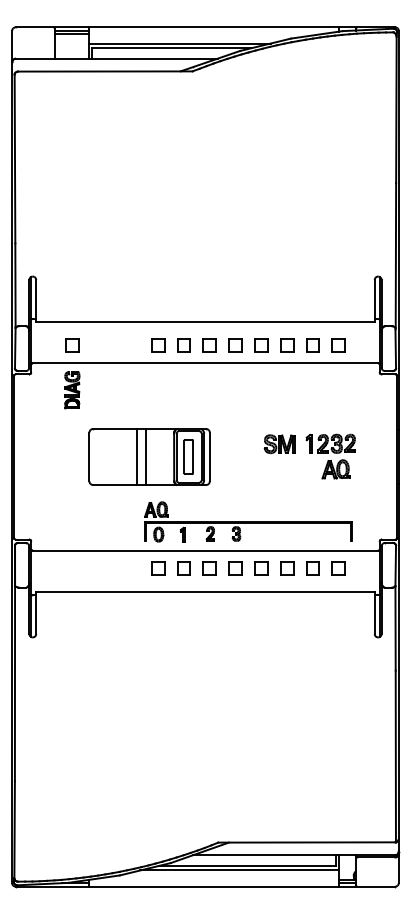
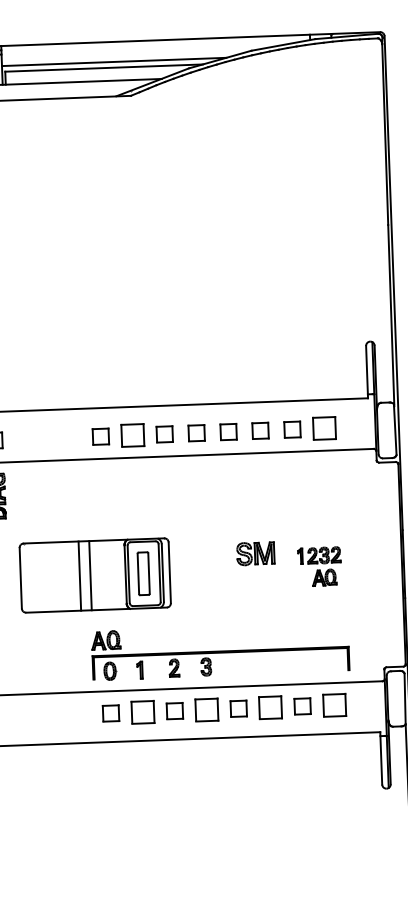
part: (183, 345) -> (132, 435), size x1.4
part: (338, 345) -> (324, 428), size x1.4
part: (330, 456) -> (319, 566), size x0.7
part: (183, 568) -> (142, 712), size x1.4
part: (235, 568) -> (206, 709), size x1.4
part: (287, 568) -> (271, 707), size x1.4
part: (338, 568) -> (334, 705), size x1.4

